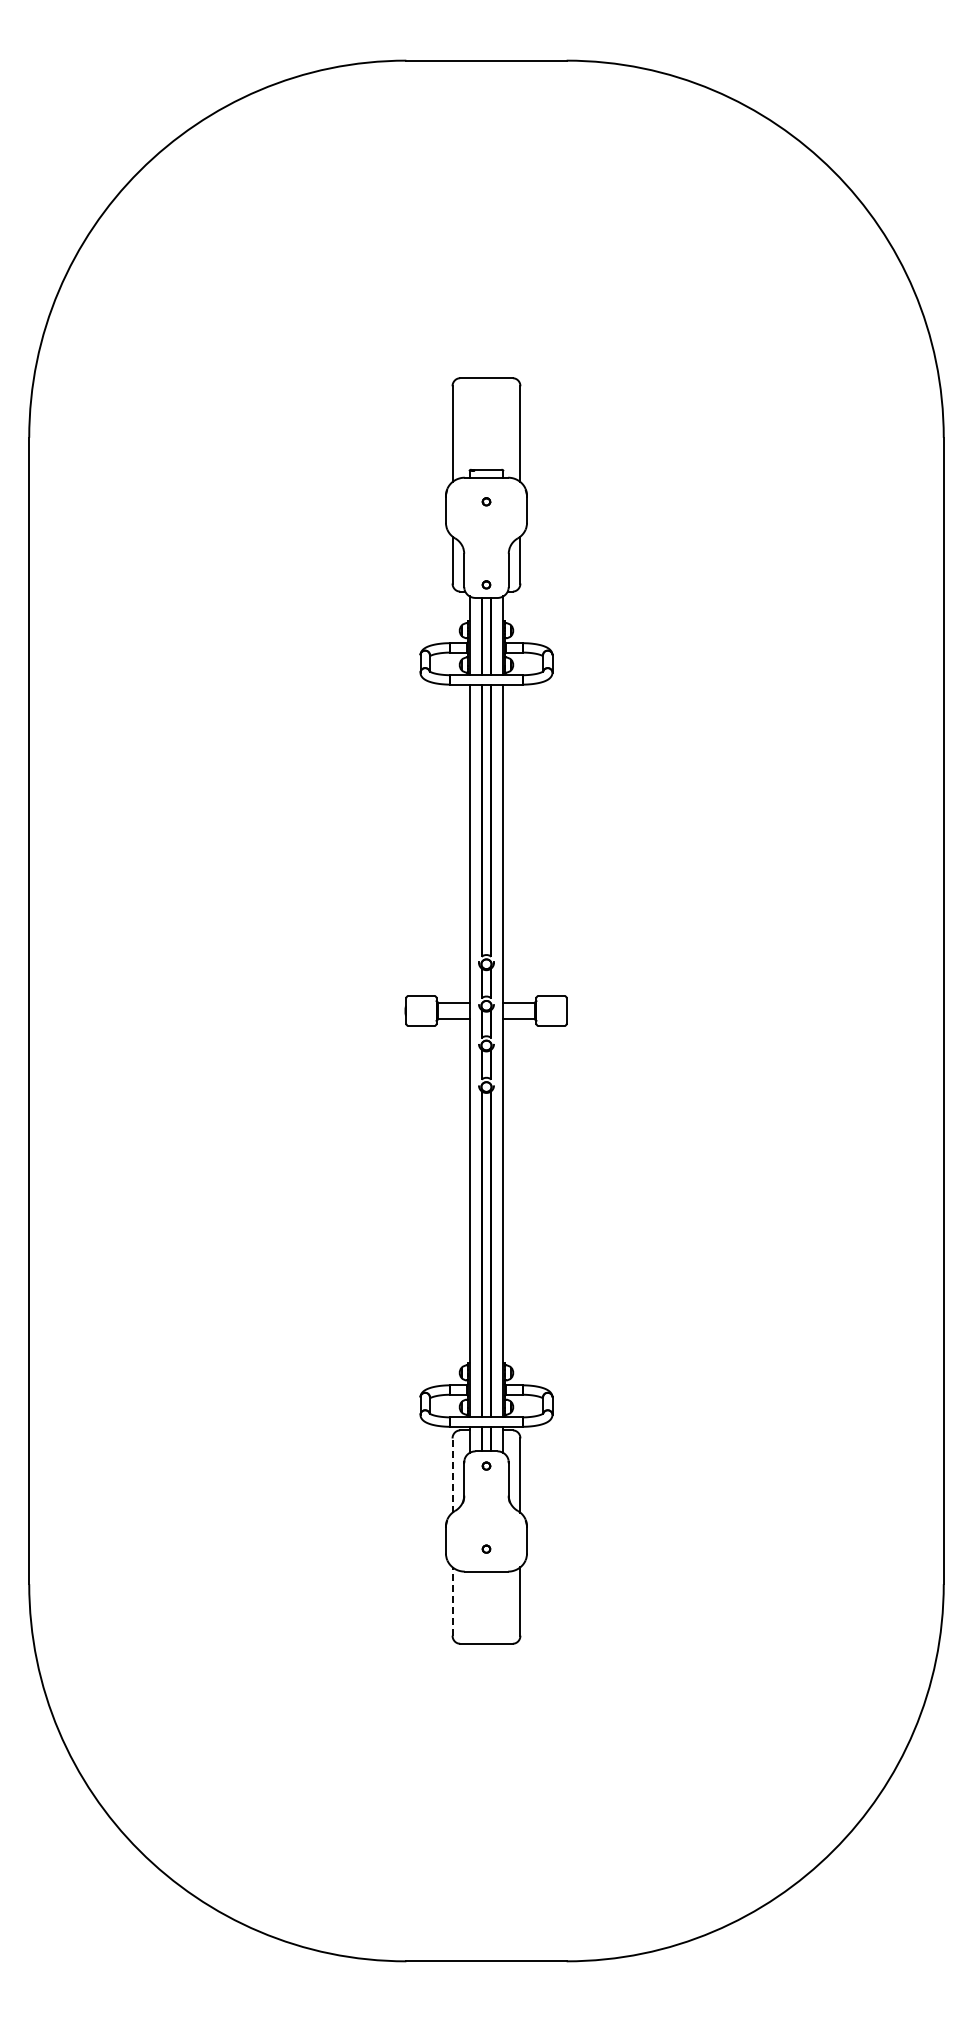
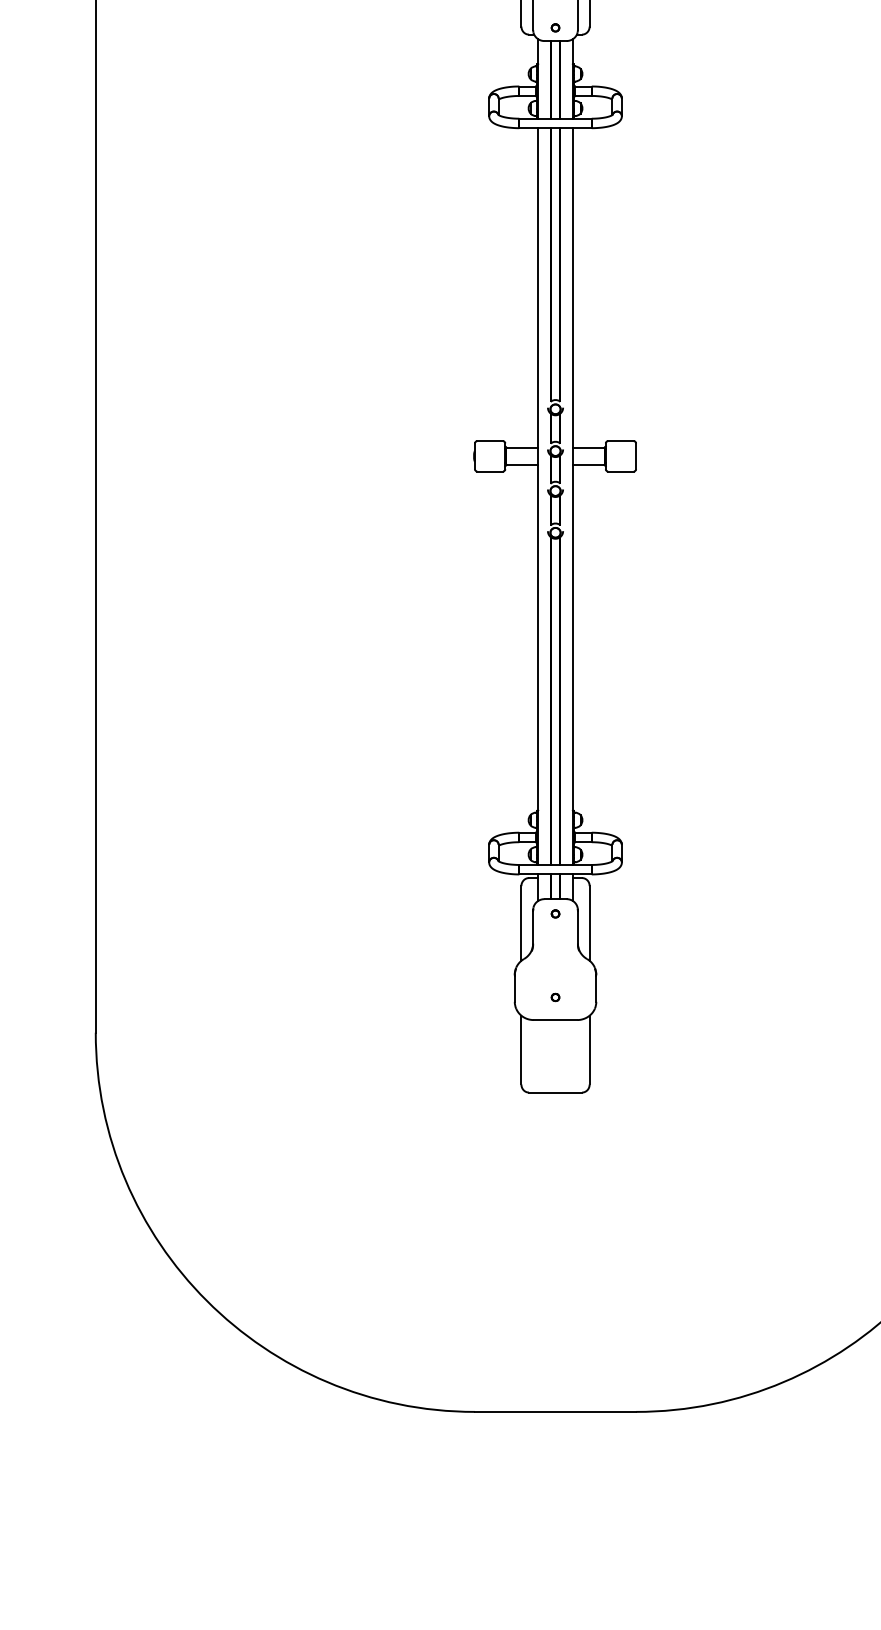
line: (452, 1475) -> (521, 923), dashed -> solid
line: (452, 1600) -> (521, 1049), dashed -> solid

